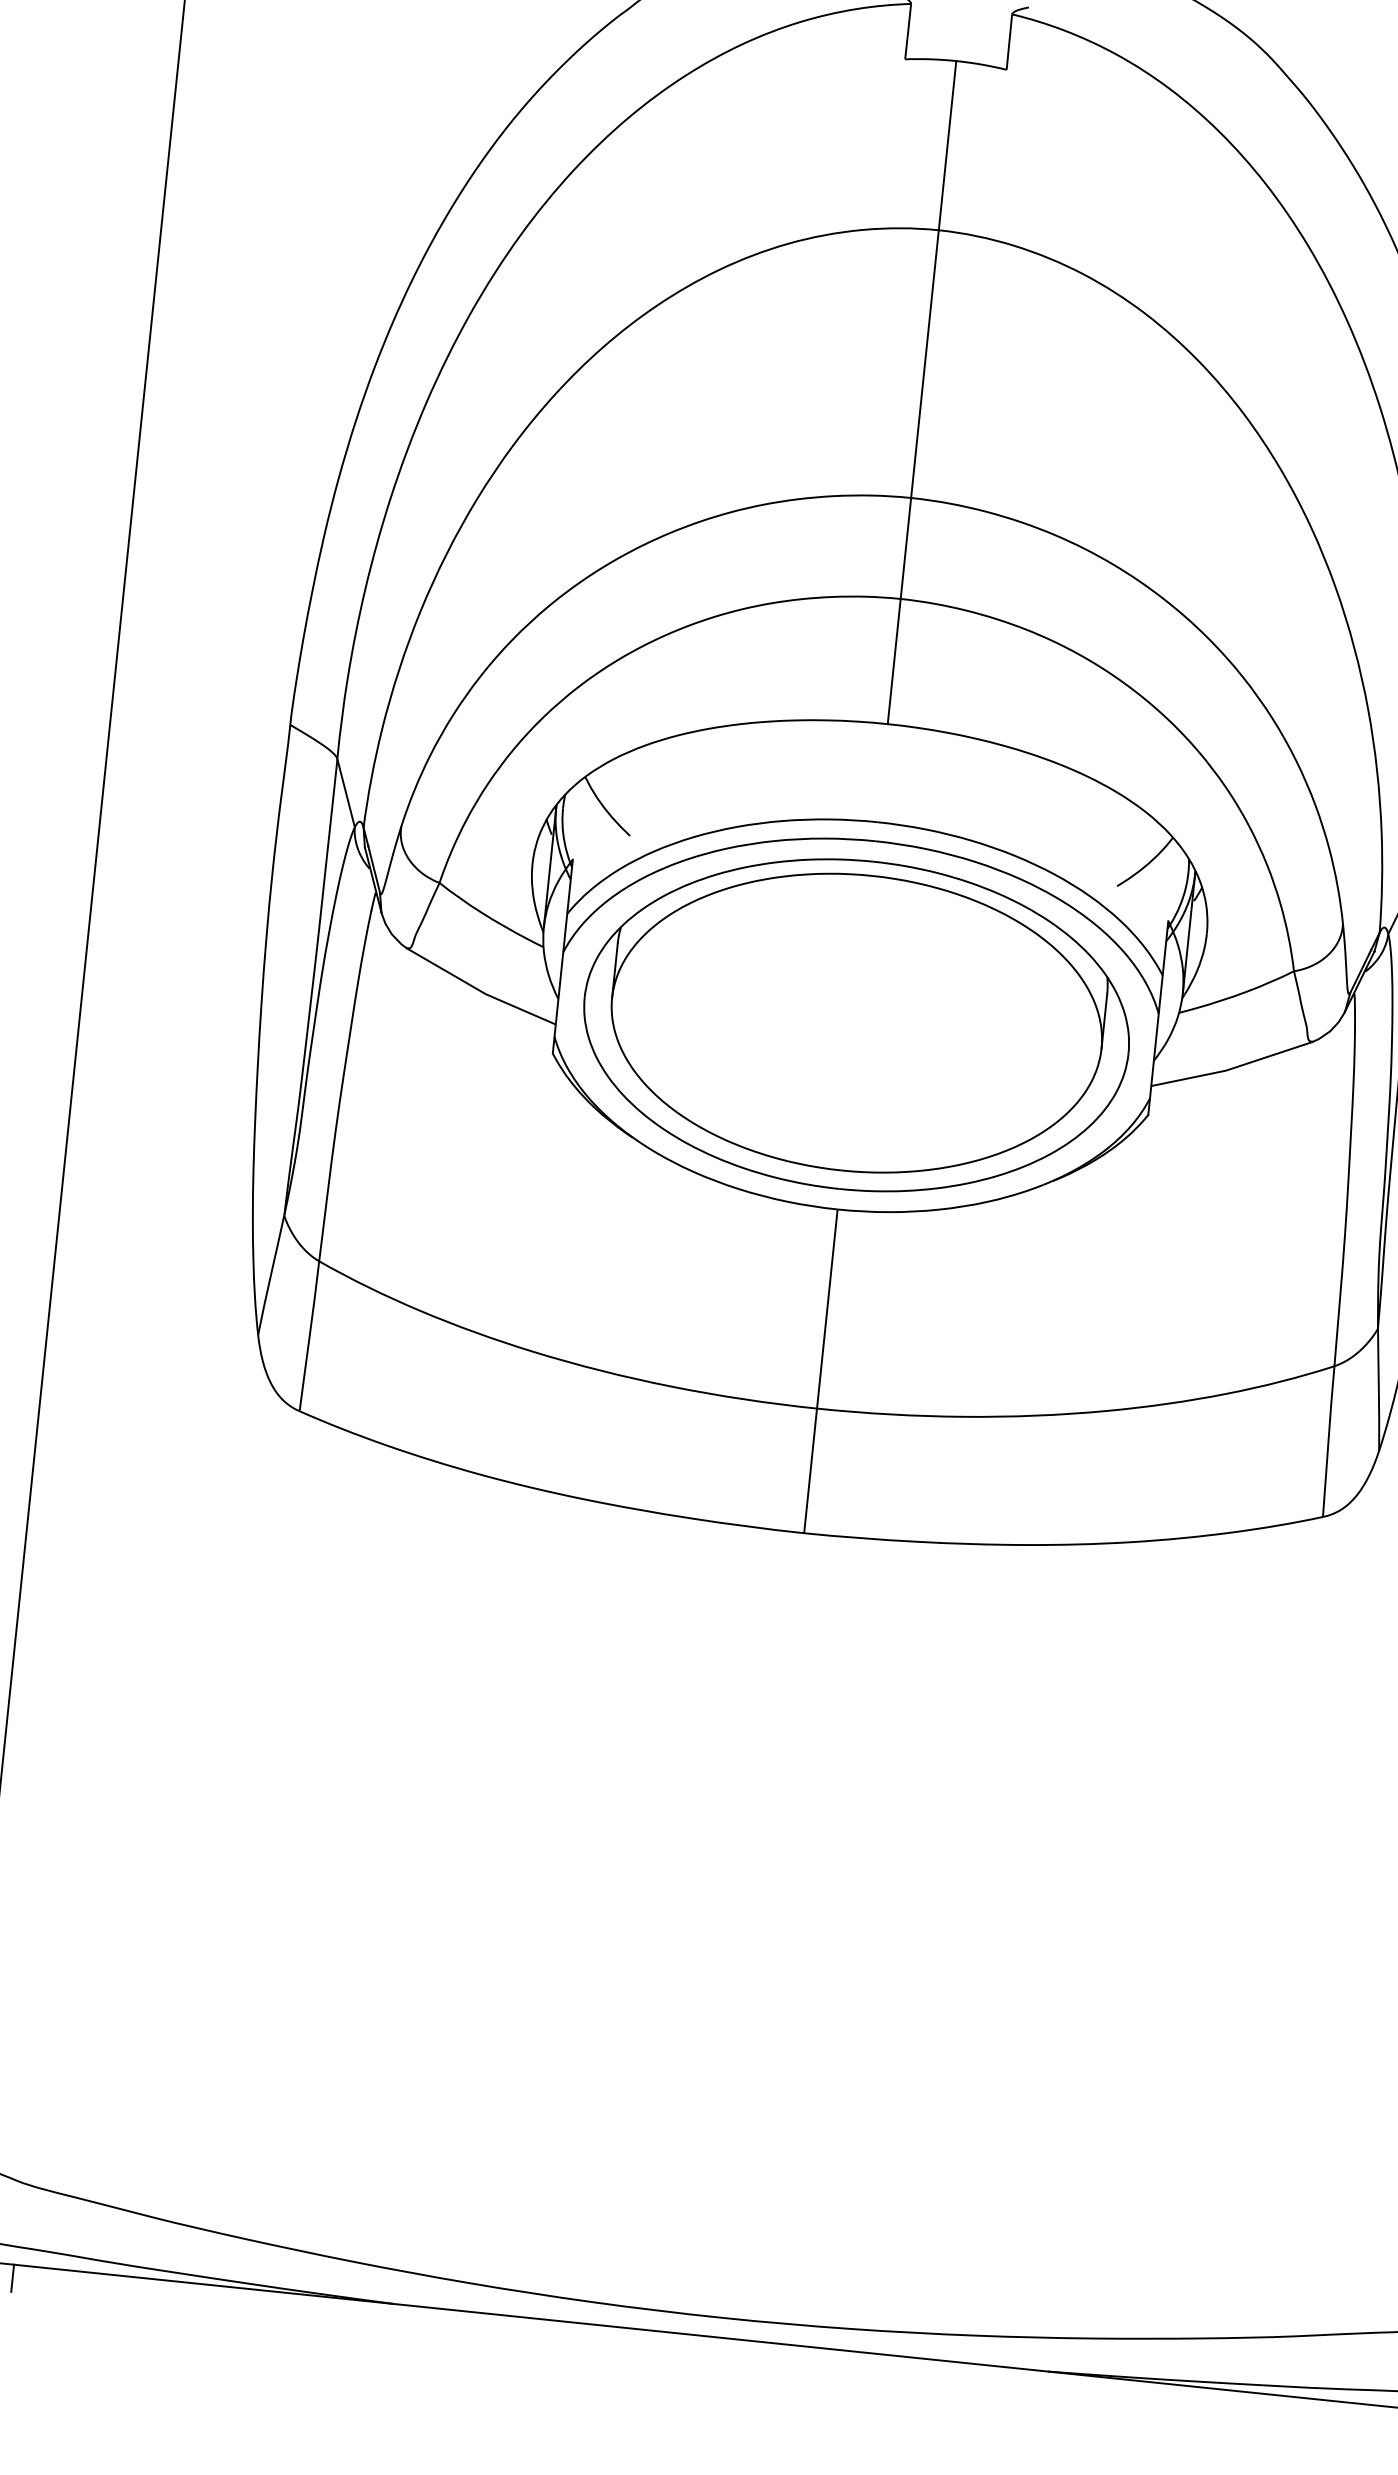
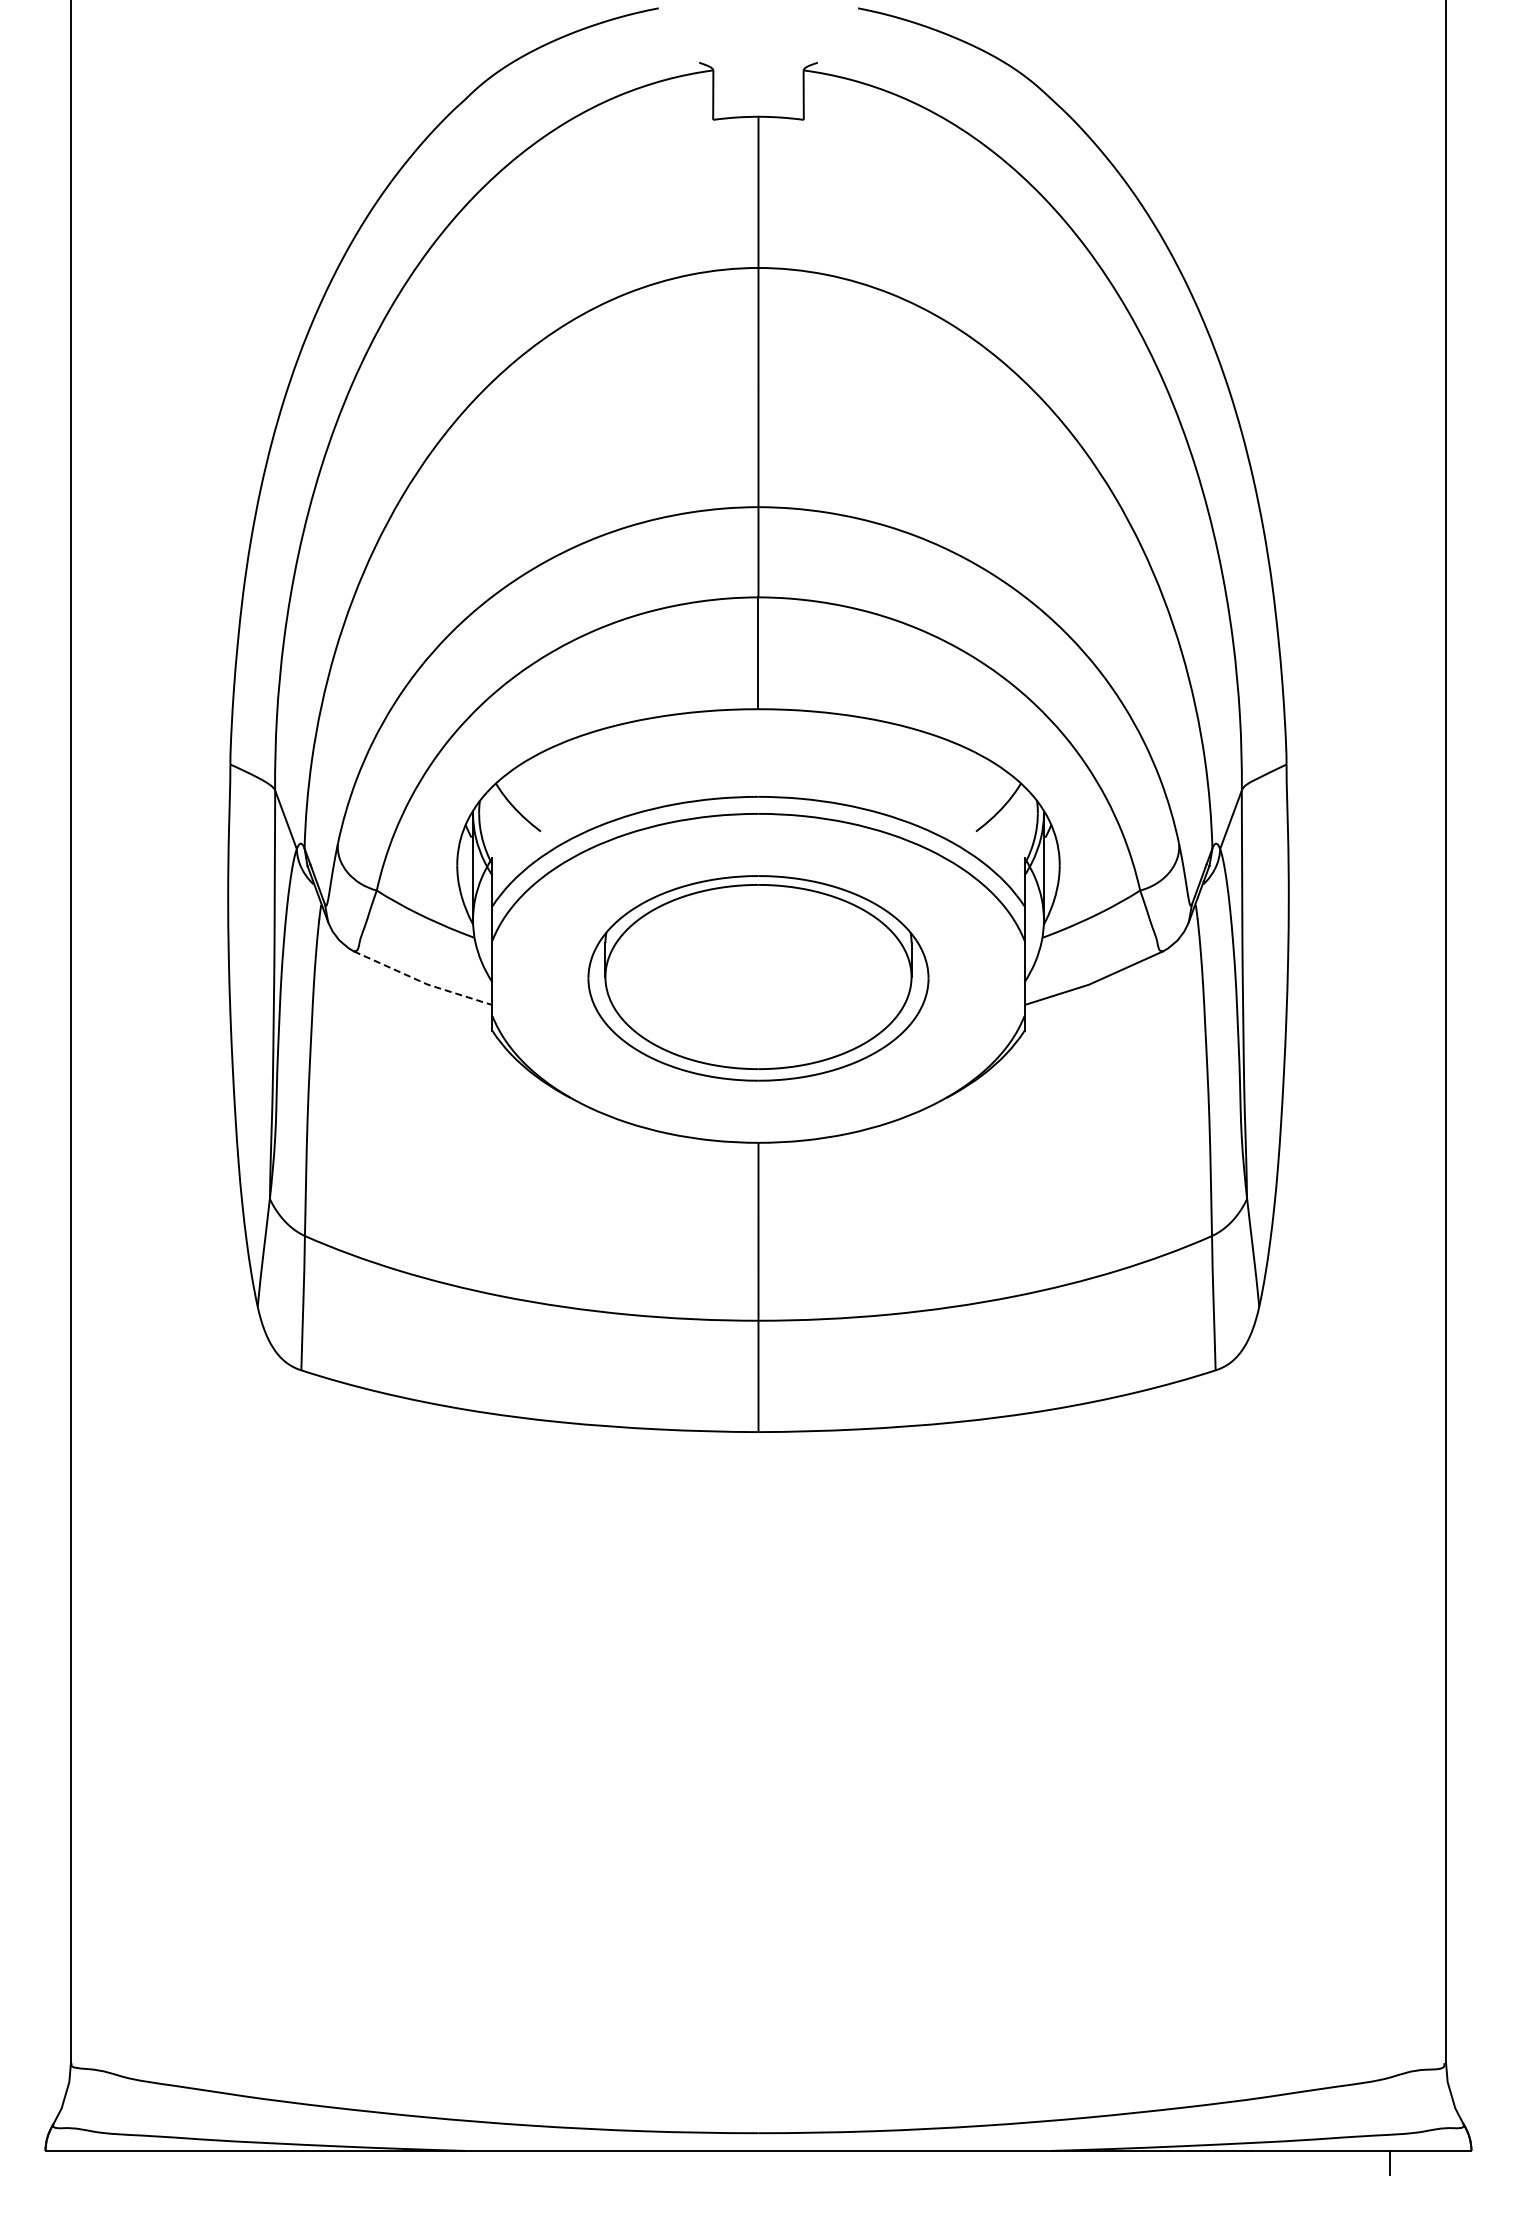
line: (480, 991) -> (422, 982), solid -> dashed
part: (856, 1025) -> (758, 978), size x0.7
line: (12, 2277) -> (126, 2162), removed

